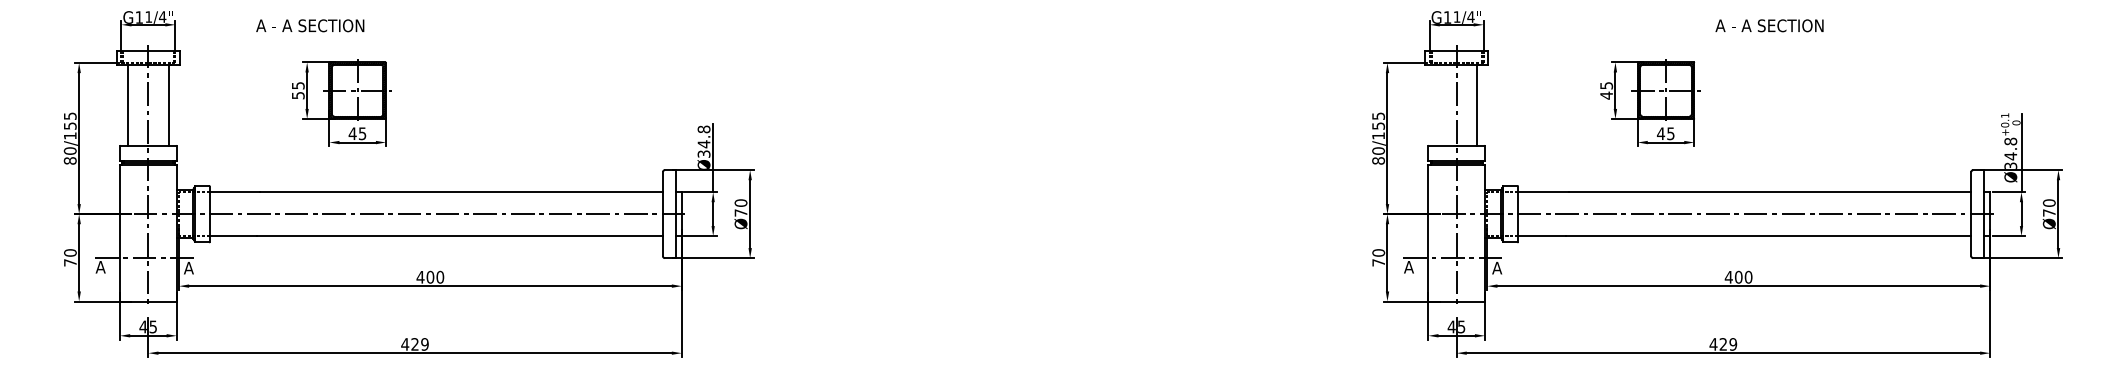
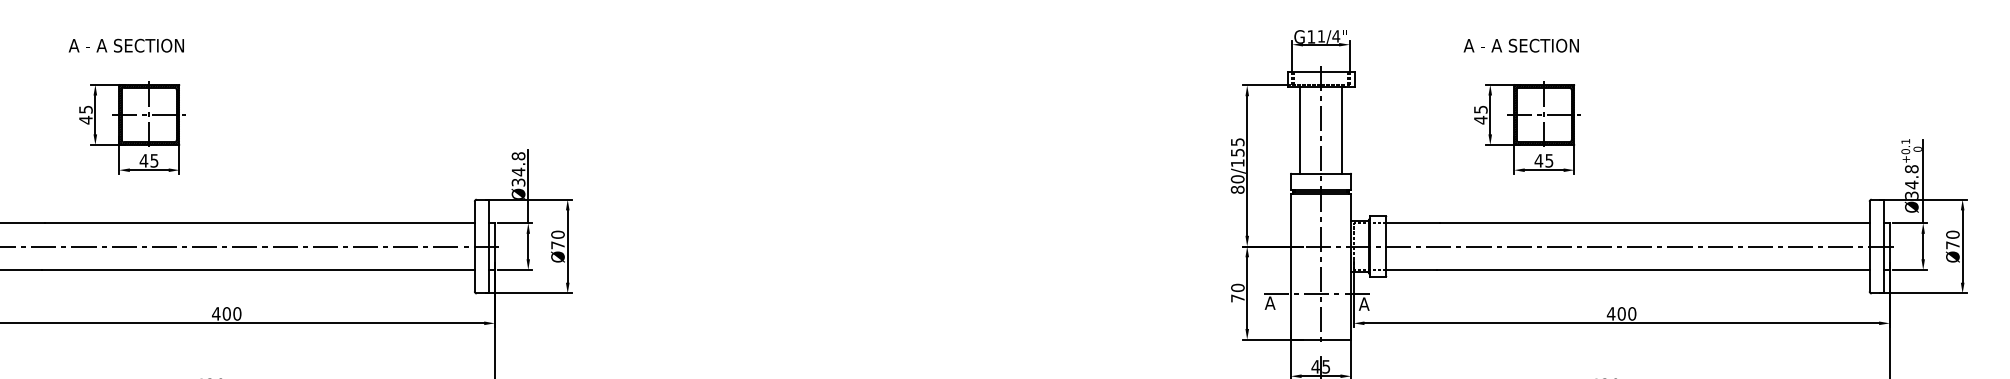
text: (310, 25) -> (126, 45), moved
text: (1769, 25) -> (1521, 45), moved
text: (298, 95) -> (86, 120), 55 -> 45
line: (1436, 104) -> (1299, 129), added

